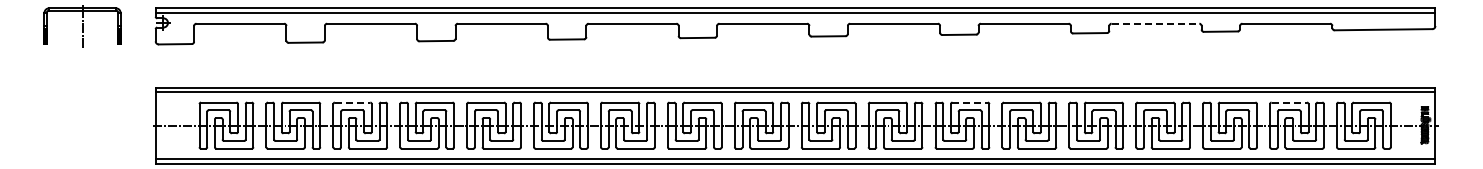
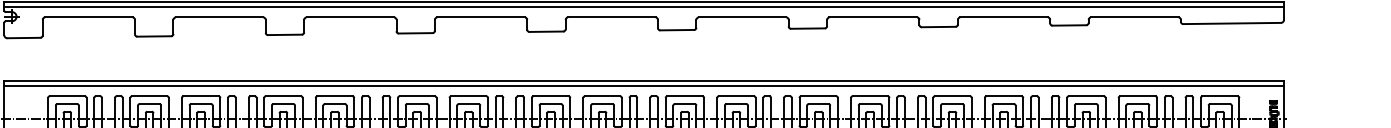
line: (1155, 23) -> (1004, 17), dashed -> solid
line: (352, 102) -> (201, 96), dashed -> solid
line: (970, 102) -> (819, 96), dashed -> solid
line: (1289, 102) -> (1138, 96), dashed -> solid

